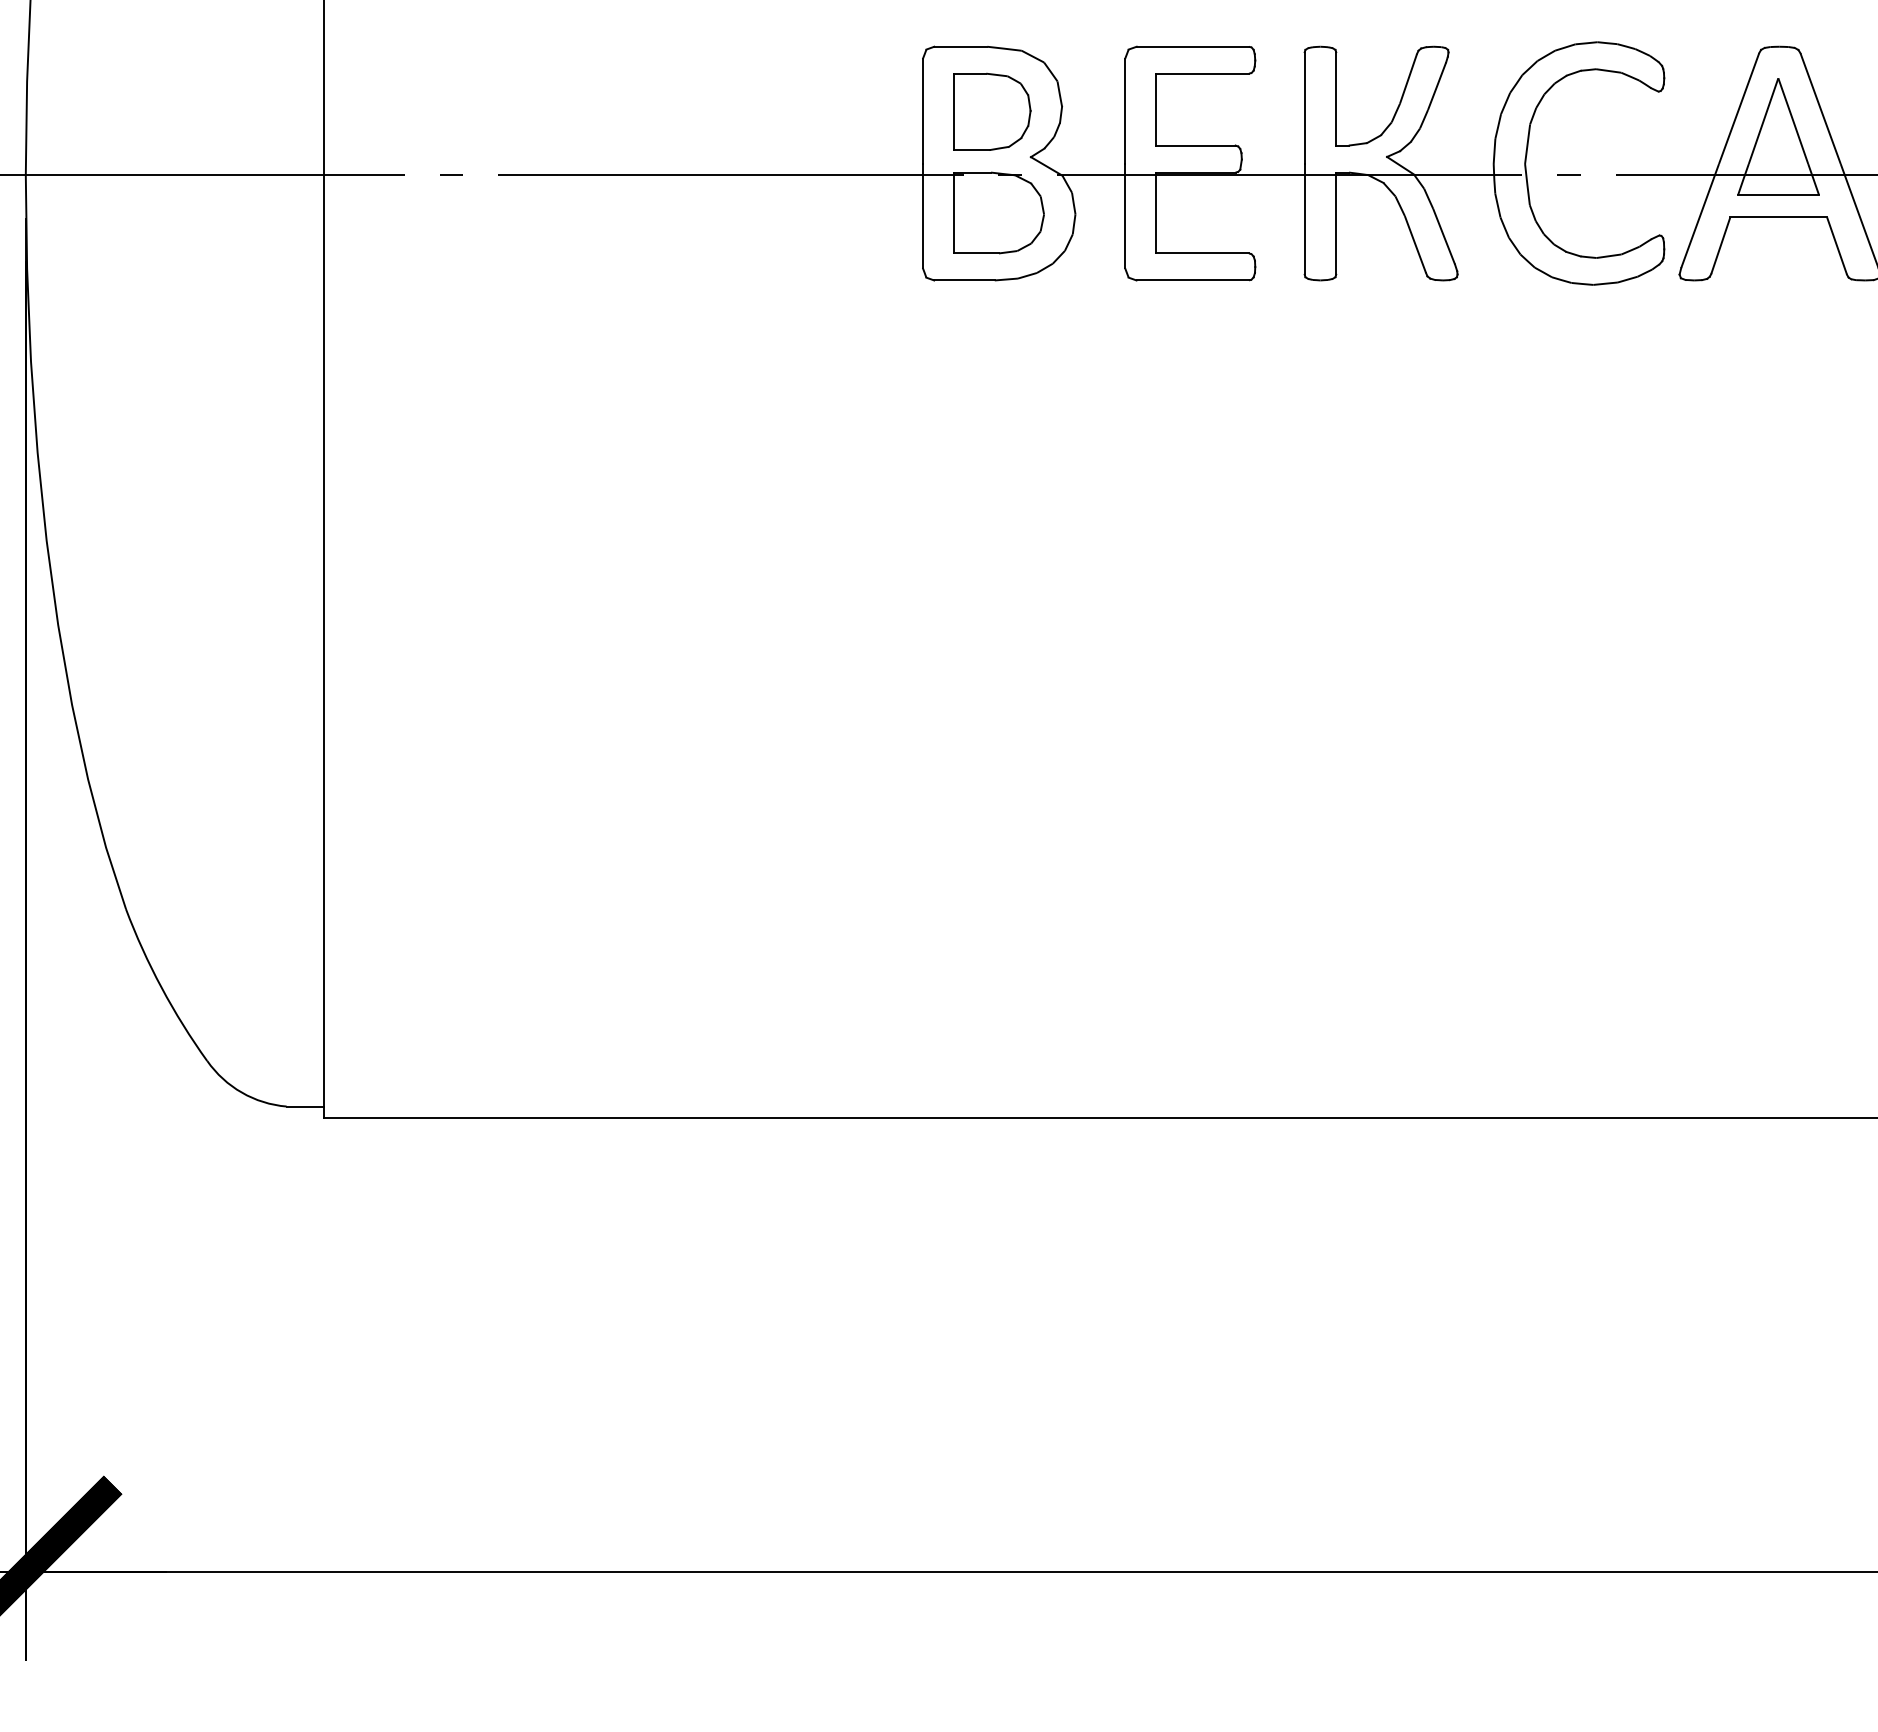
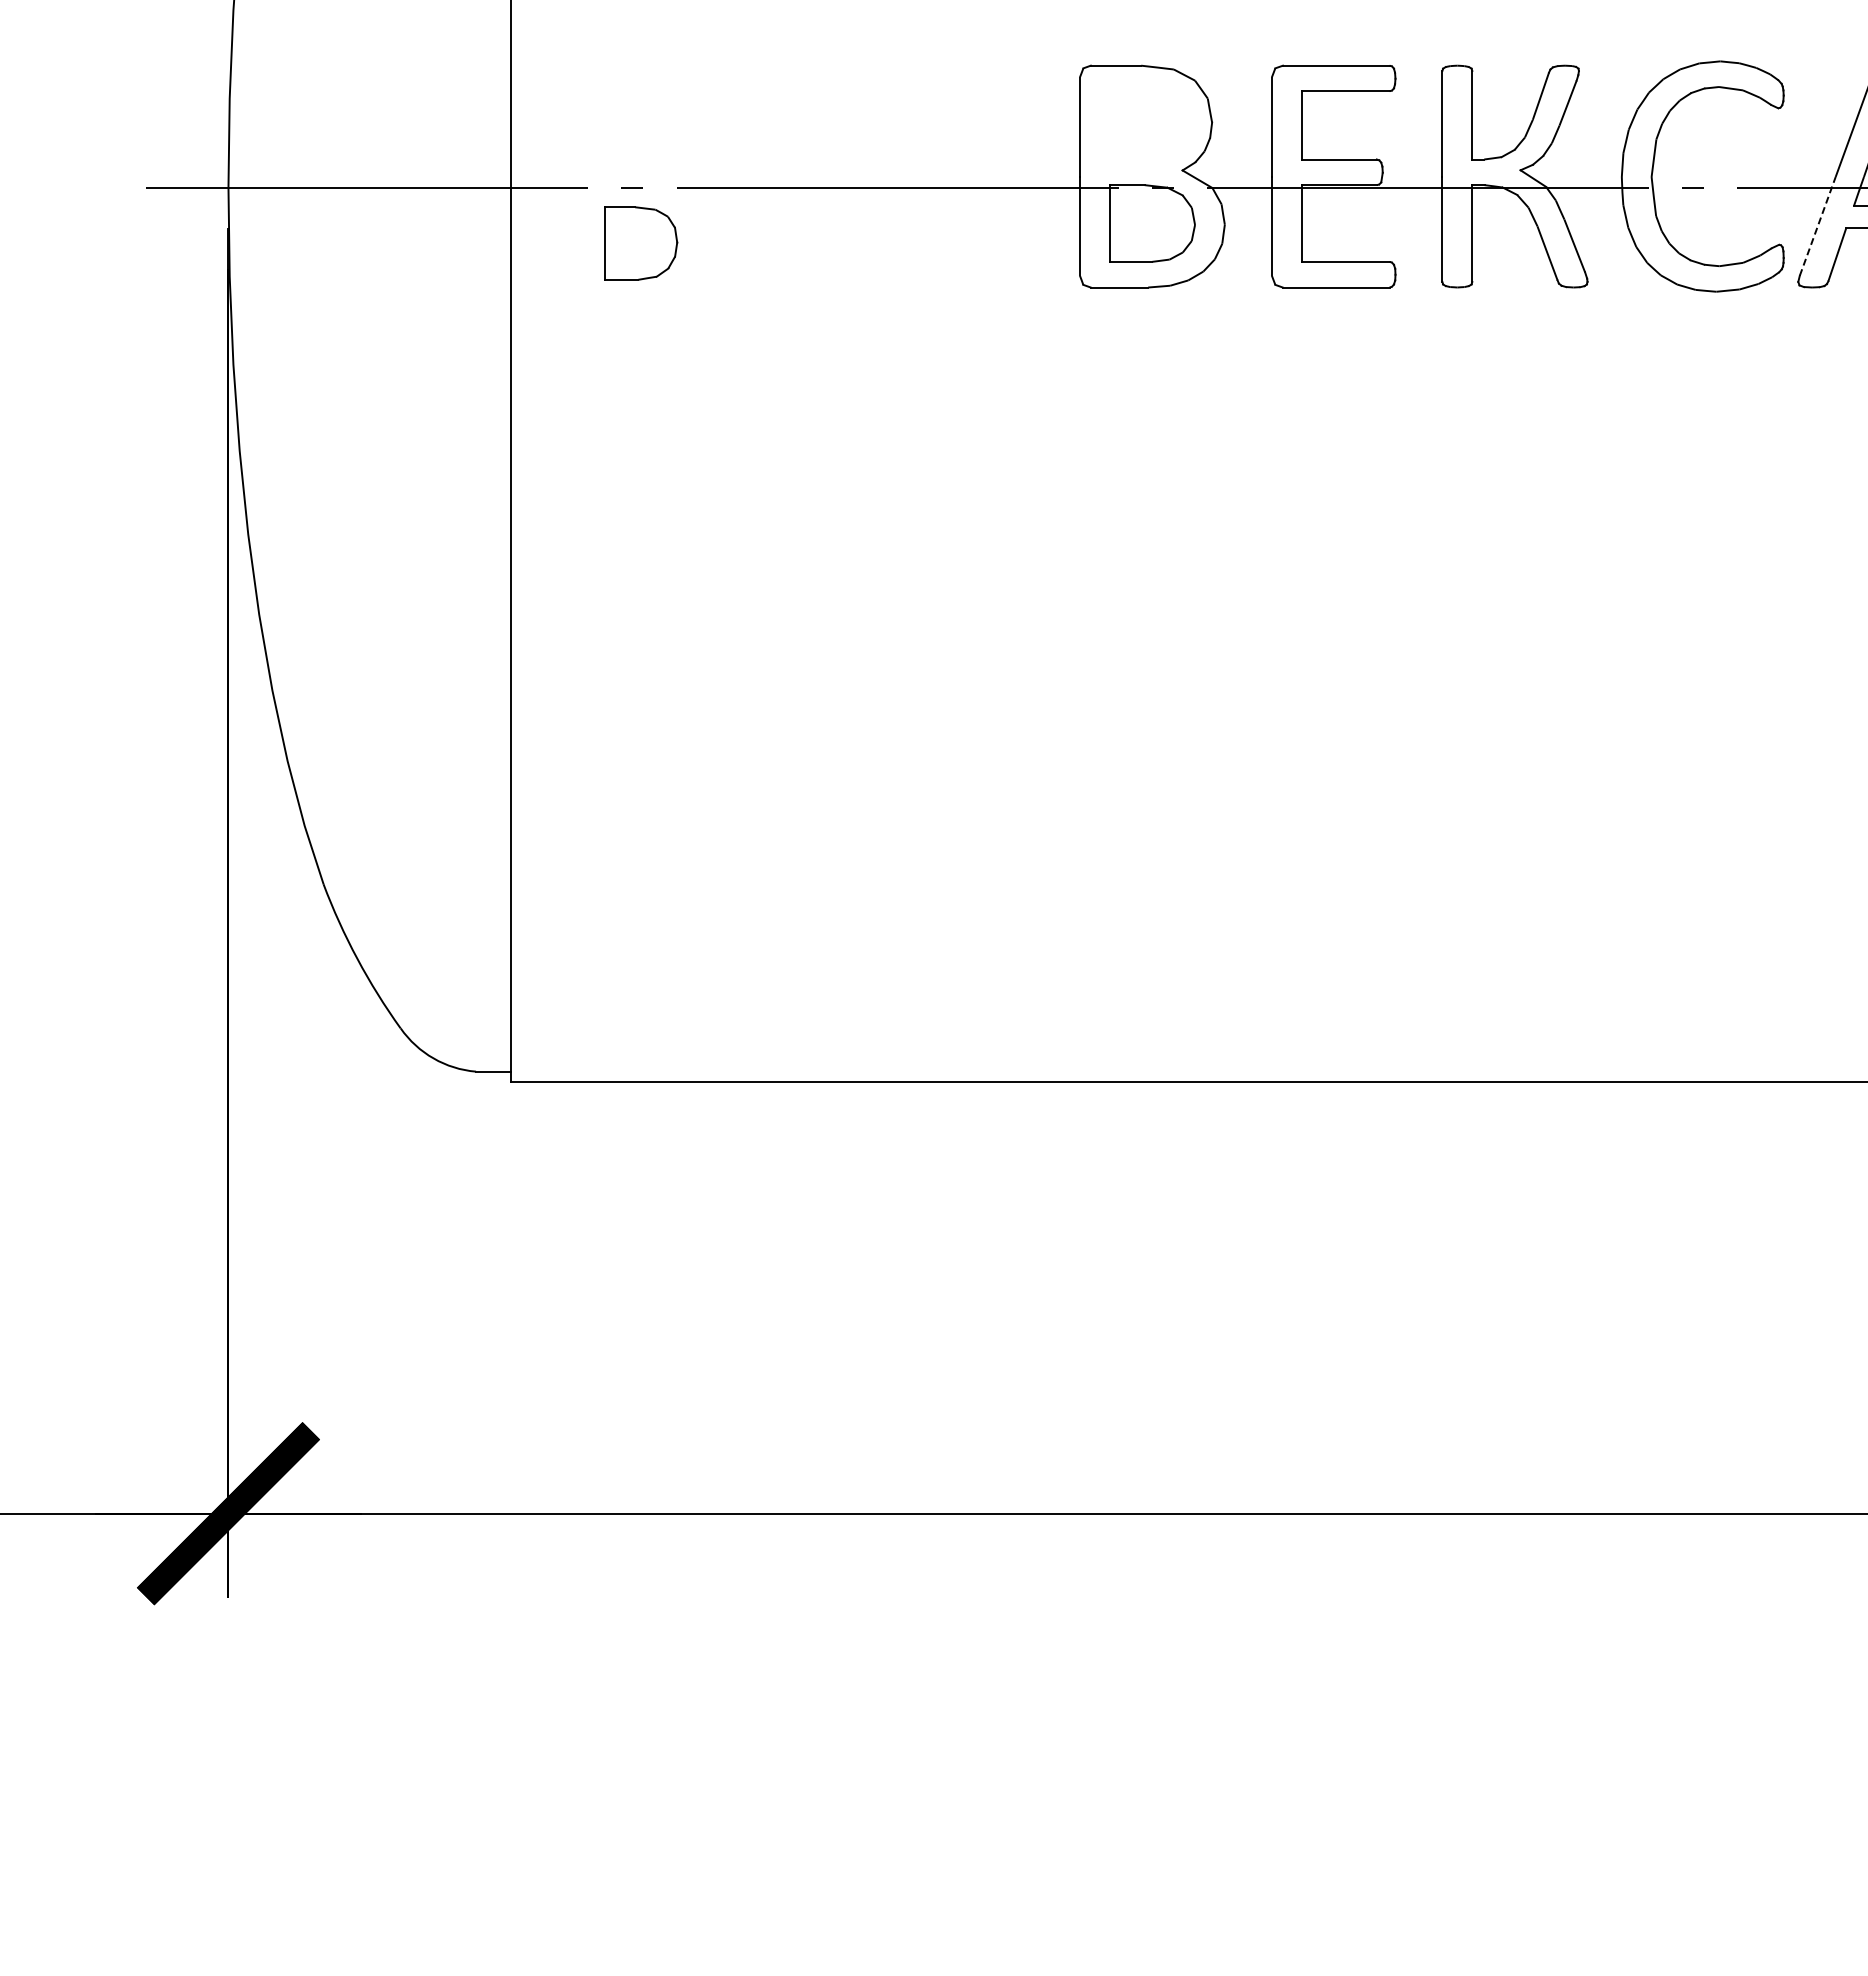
part: (992, 111) -> (641, 243), moved
line: (1699, 216) -> (1817, 226), solid -> dashed

